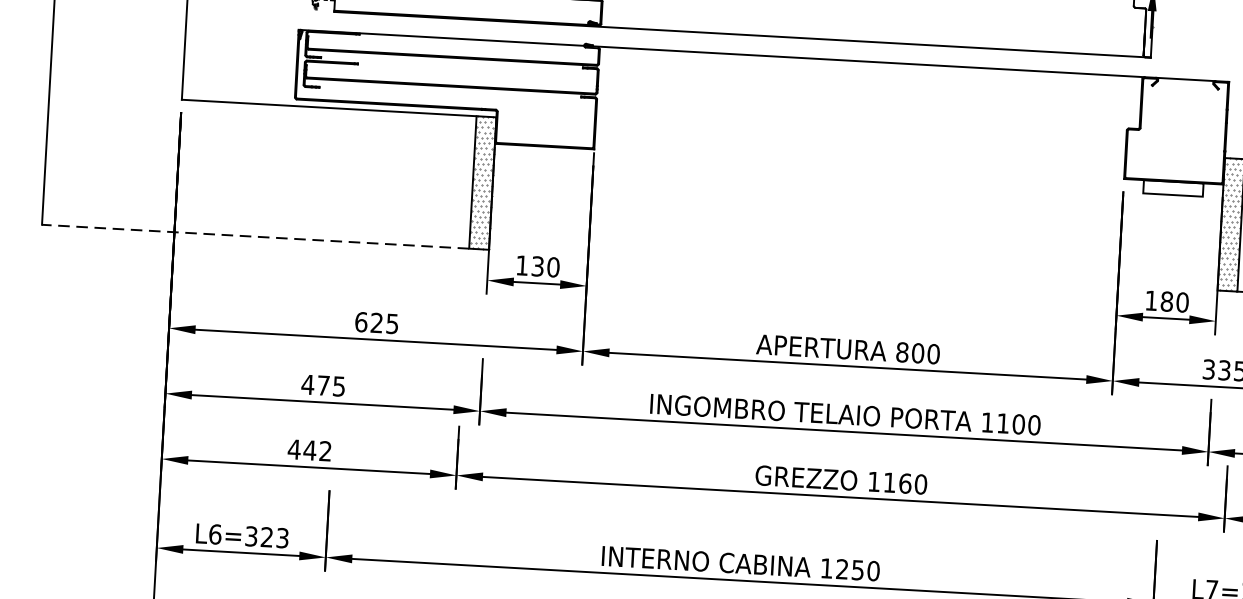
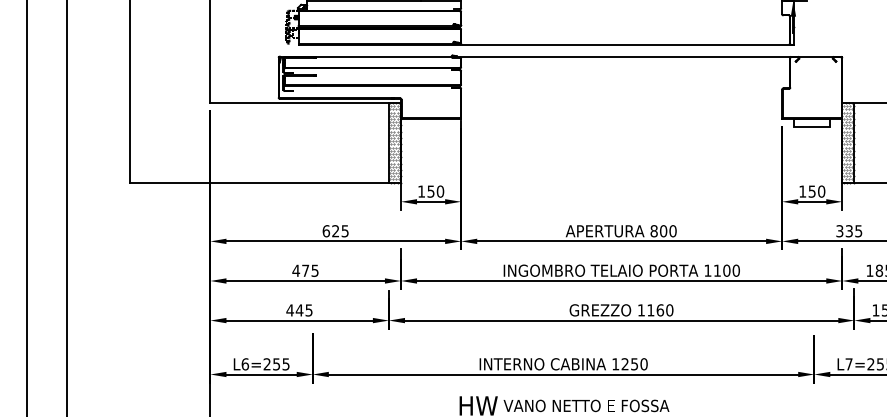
line: (255, 237) -> (259, 183), dashed -> solid
text: (537, 264) -> (430, 190), 130 -> 150
text: (1165, 301) -> (811, 191), 180 -> 150
text: (324, 451) -> (308, 310), 442 -> 445
text: (266, 537) -> (276, 364), L6=323 -> L6=255

